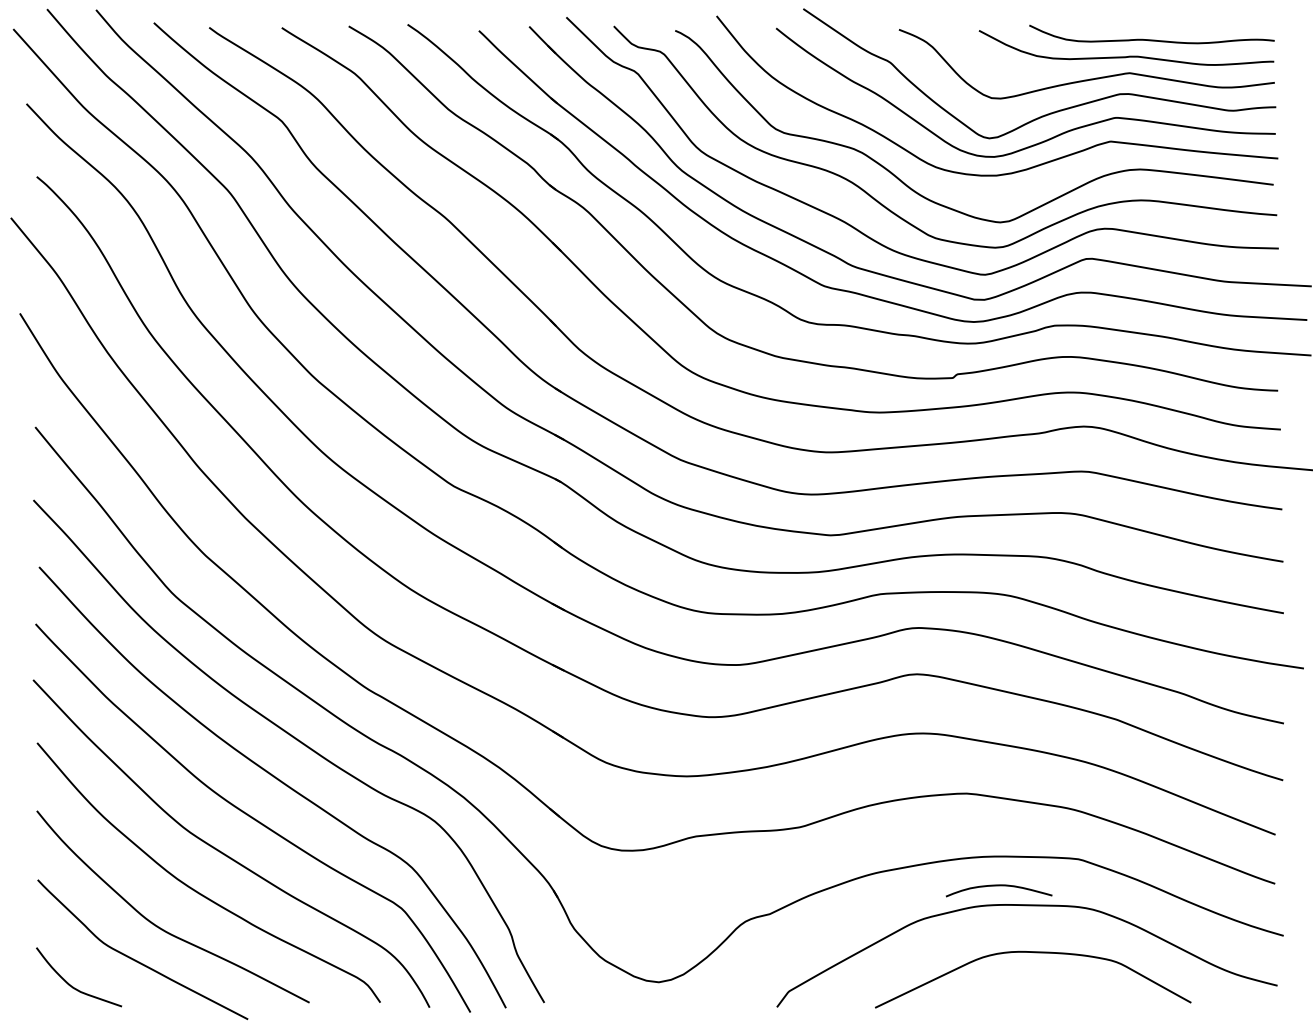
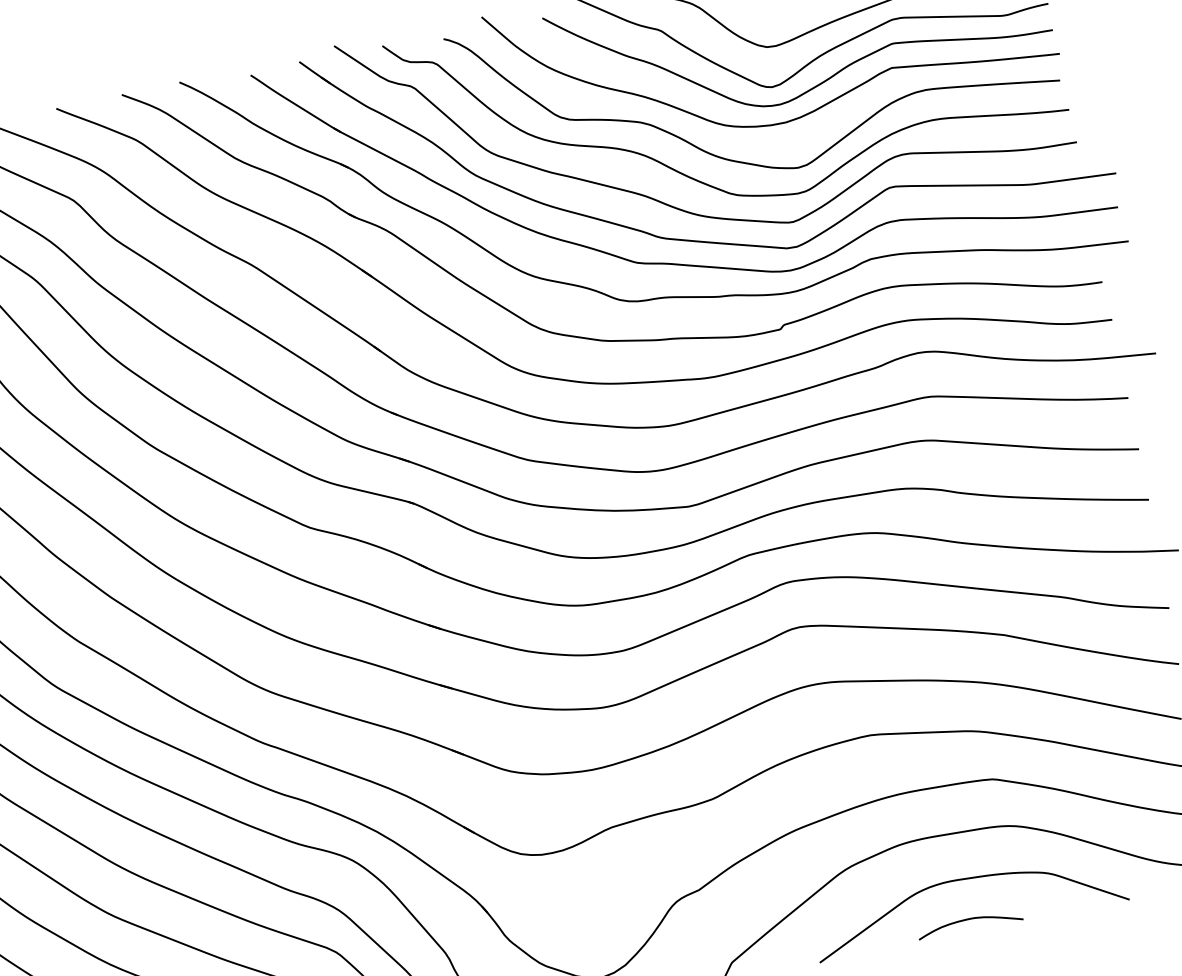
curve: (999, 886) -> (969, 920), moved

